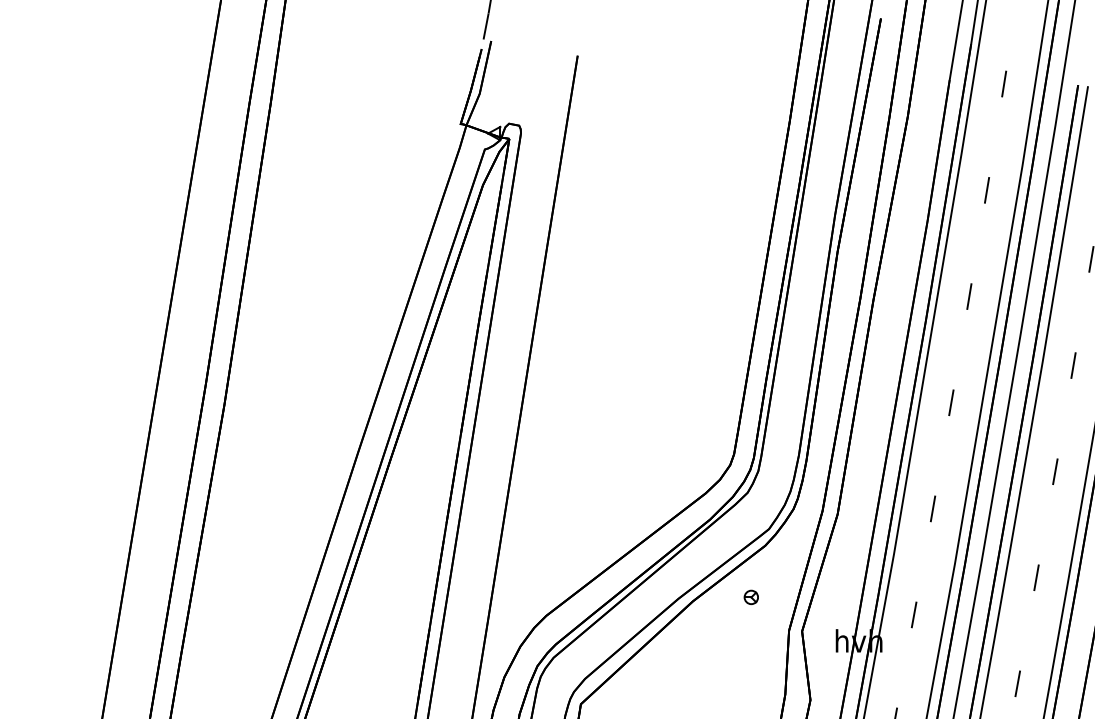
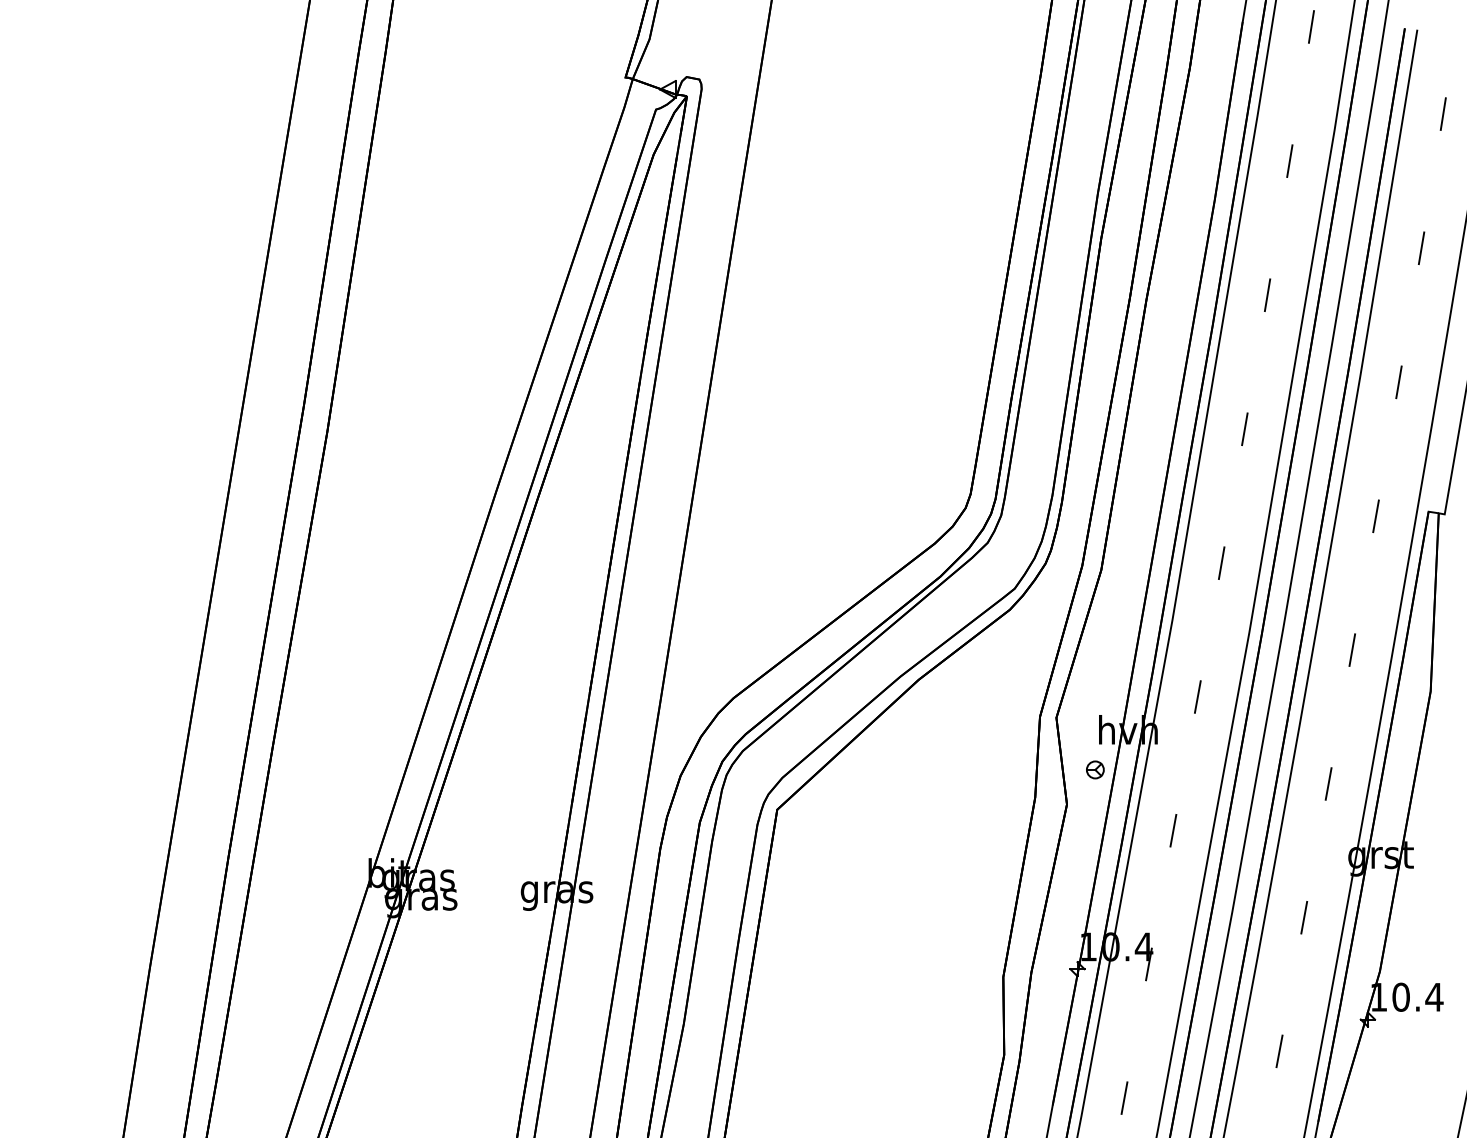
part: (751, 597) -> (1095, 769), moved

